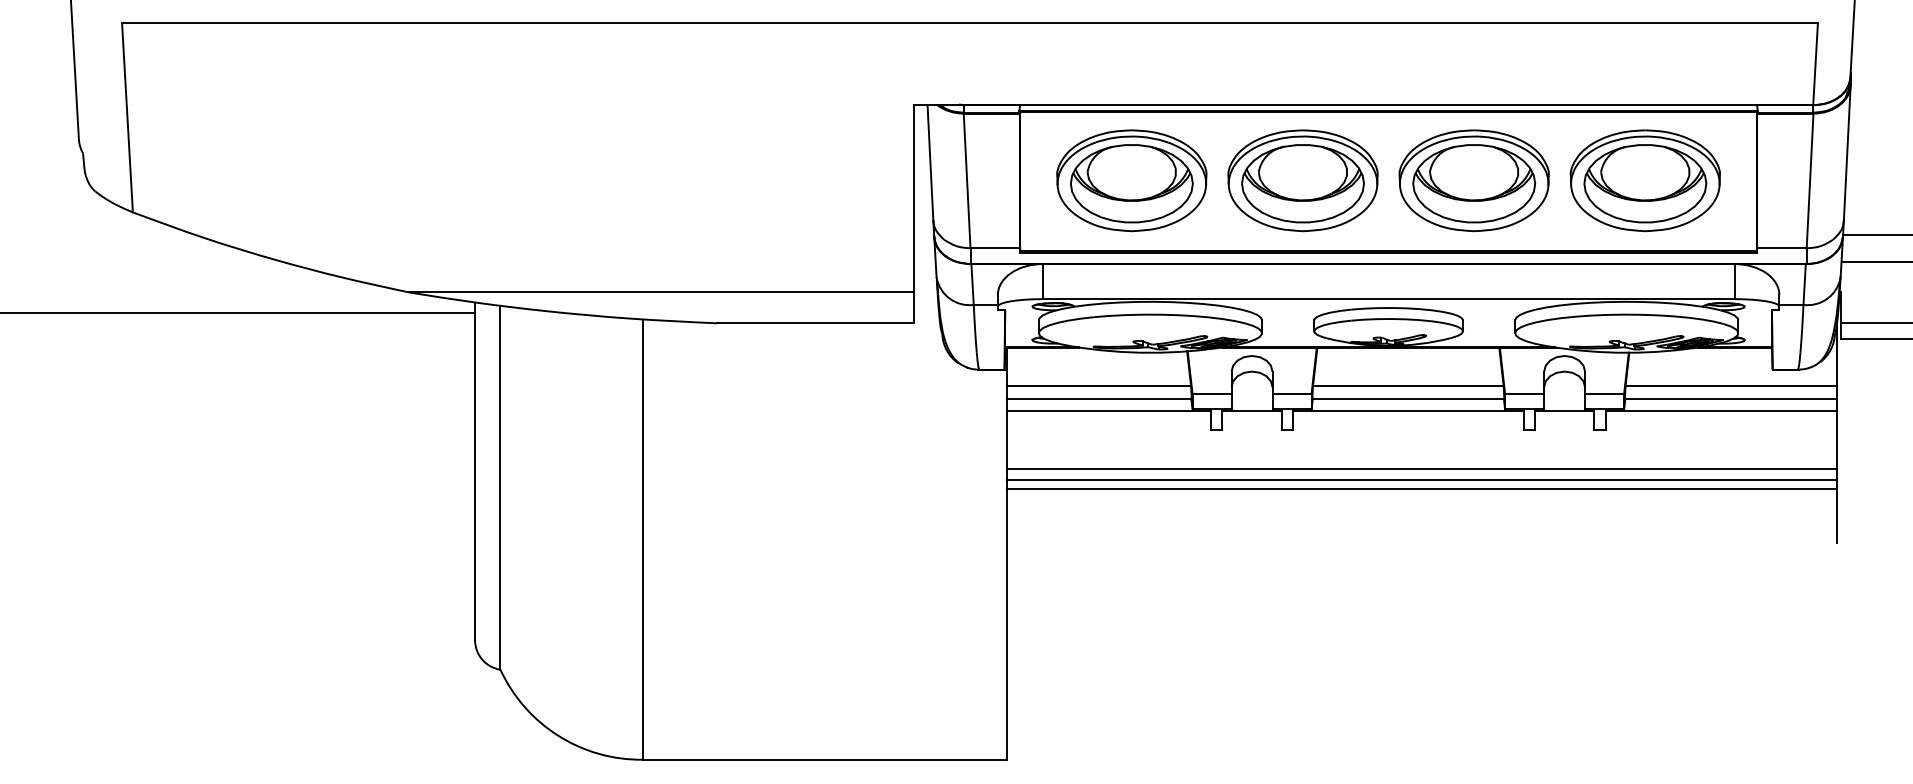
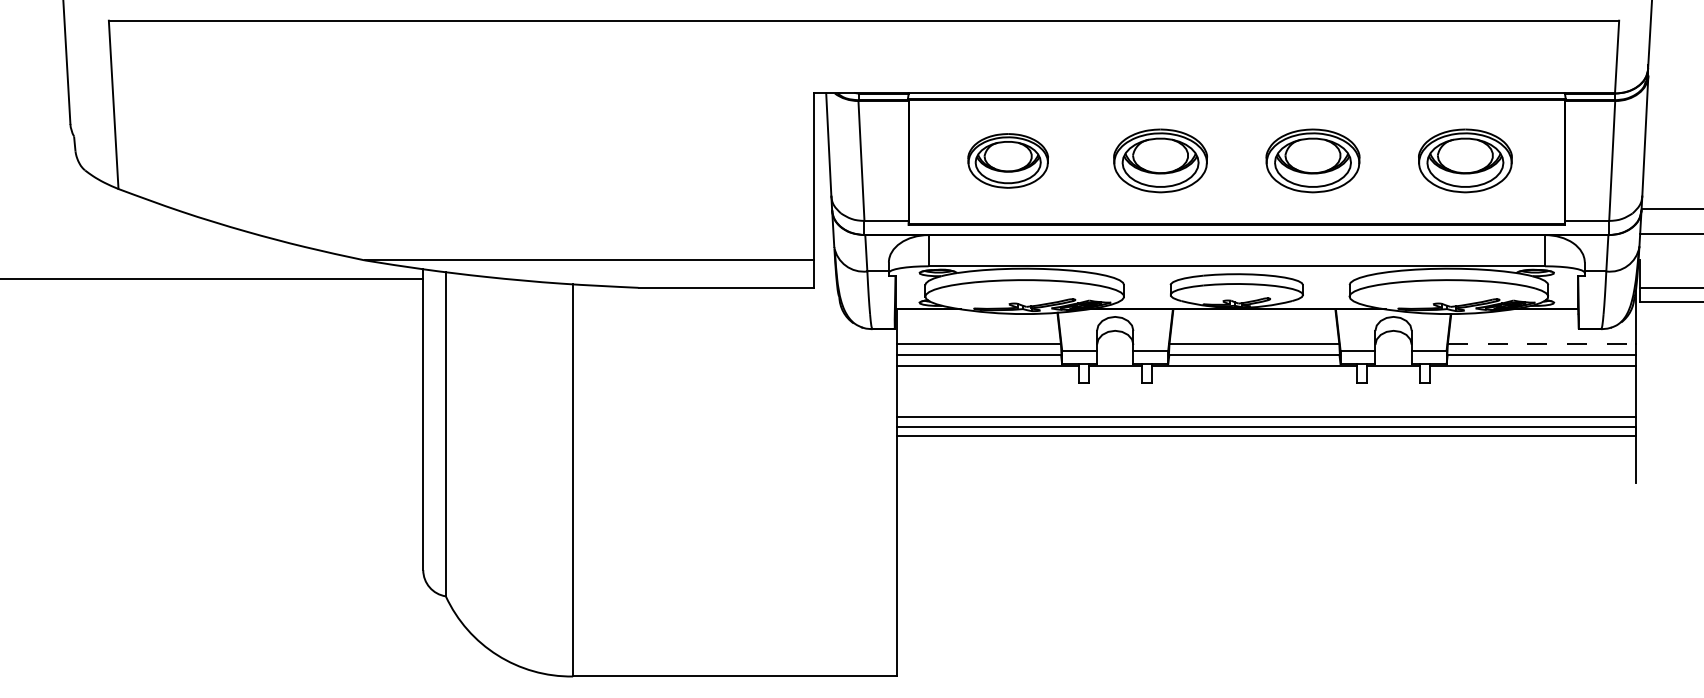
part: (1131, 180) -> (1007, 160), size x0.6
part: (1302, 180) -> (1160, 160), size x0.7
part: (1473, 180) -> (1312, 160), size x0.7
part: (1644, 180) -> (1464, 160), size x0.7
line: (1731, 386) -> (1542, 344), solid -> dashed

